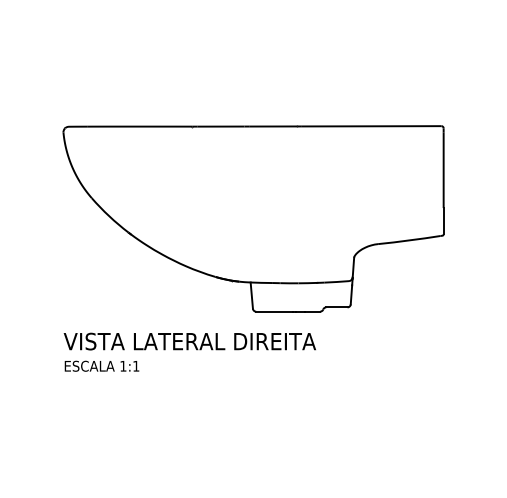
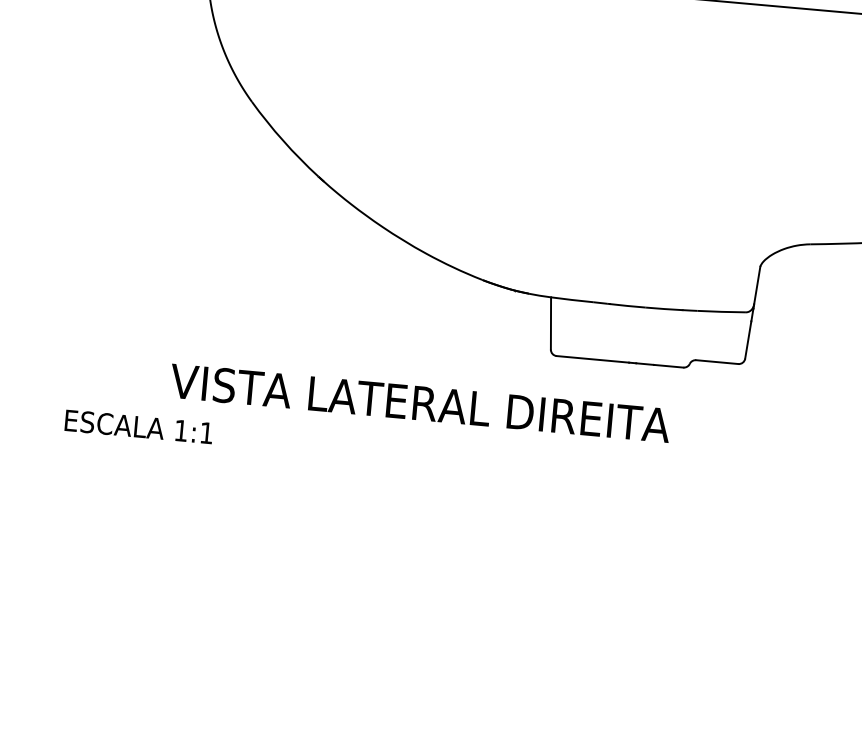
text: (101, 365) -> (138, 425), moved

